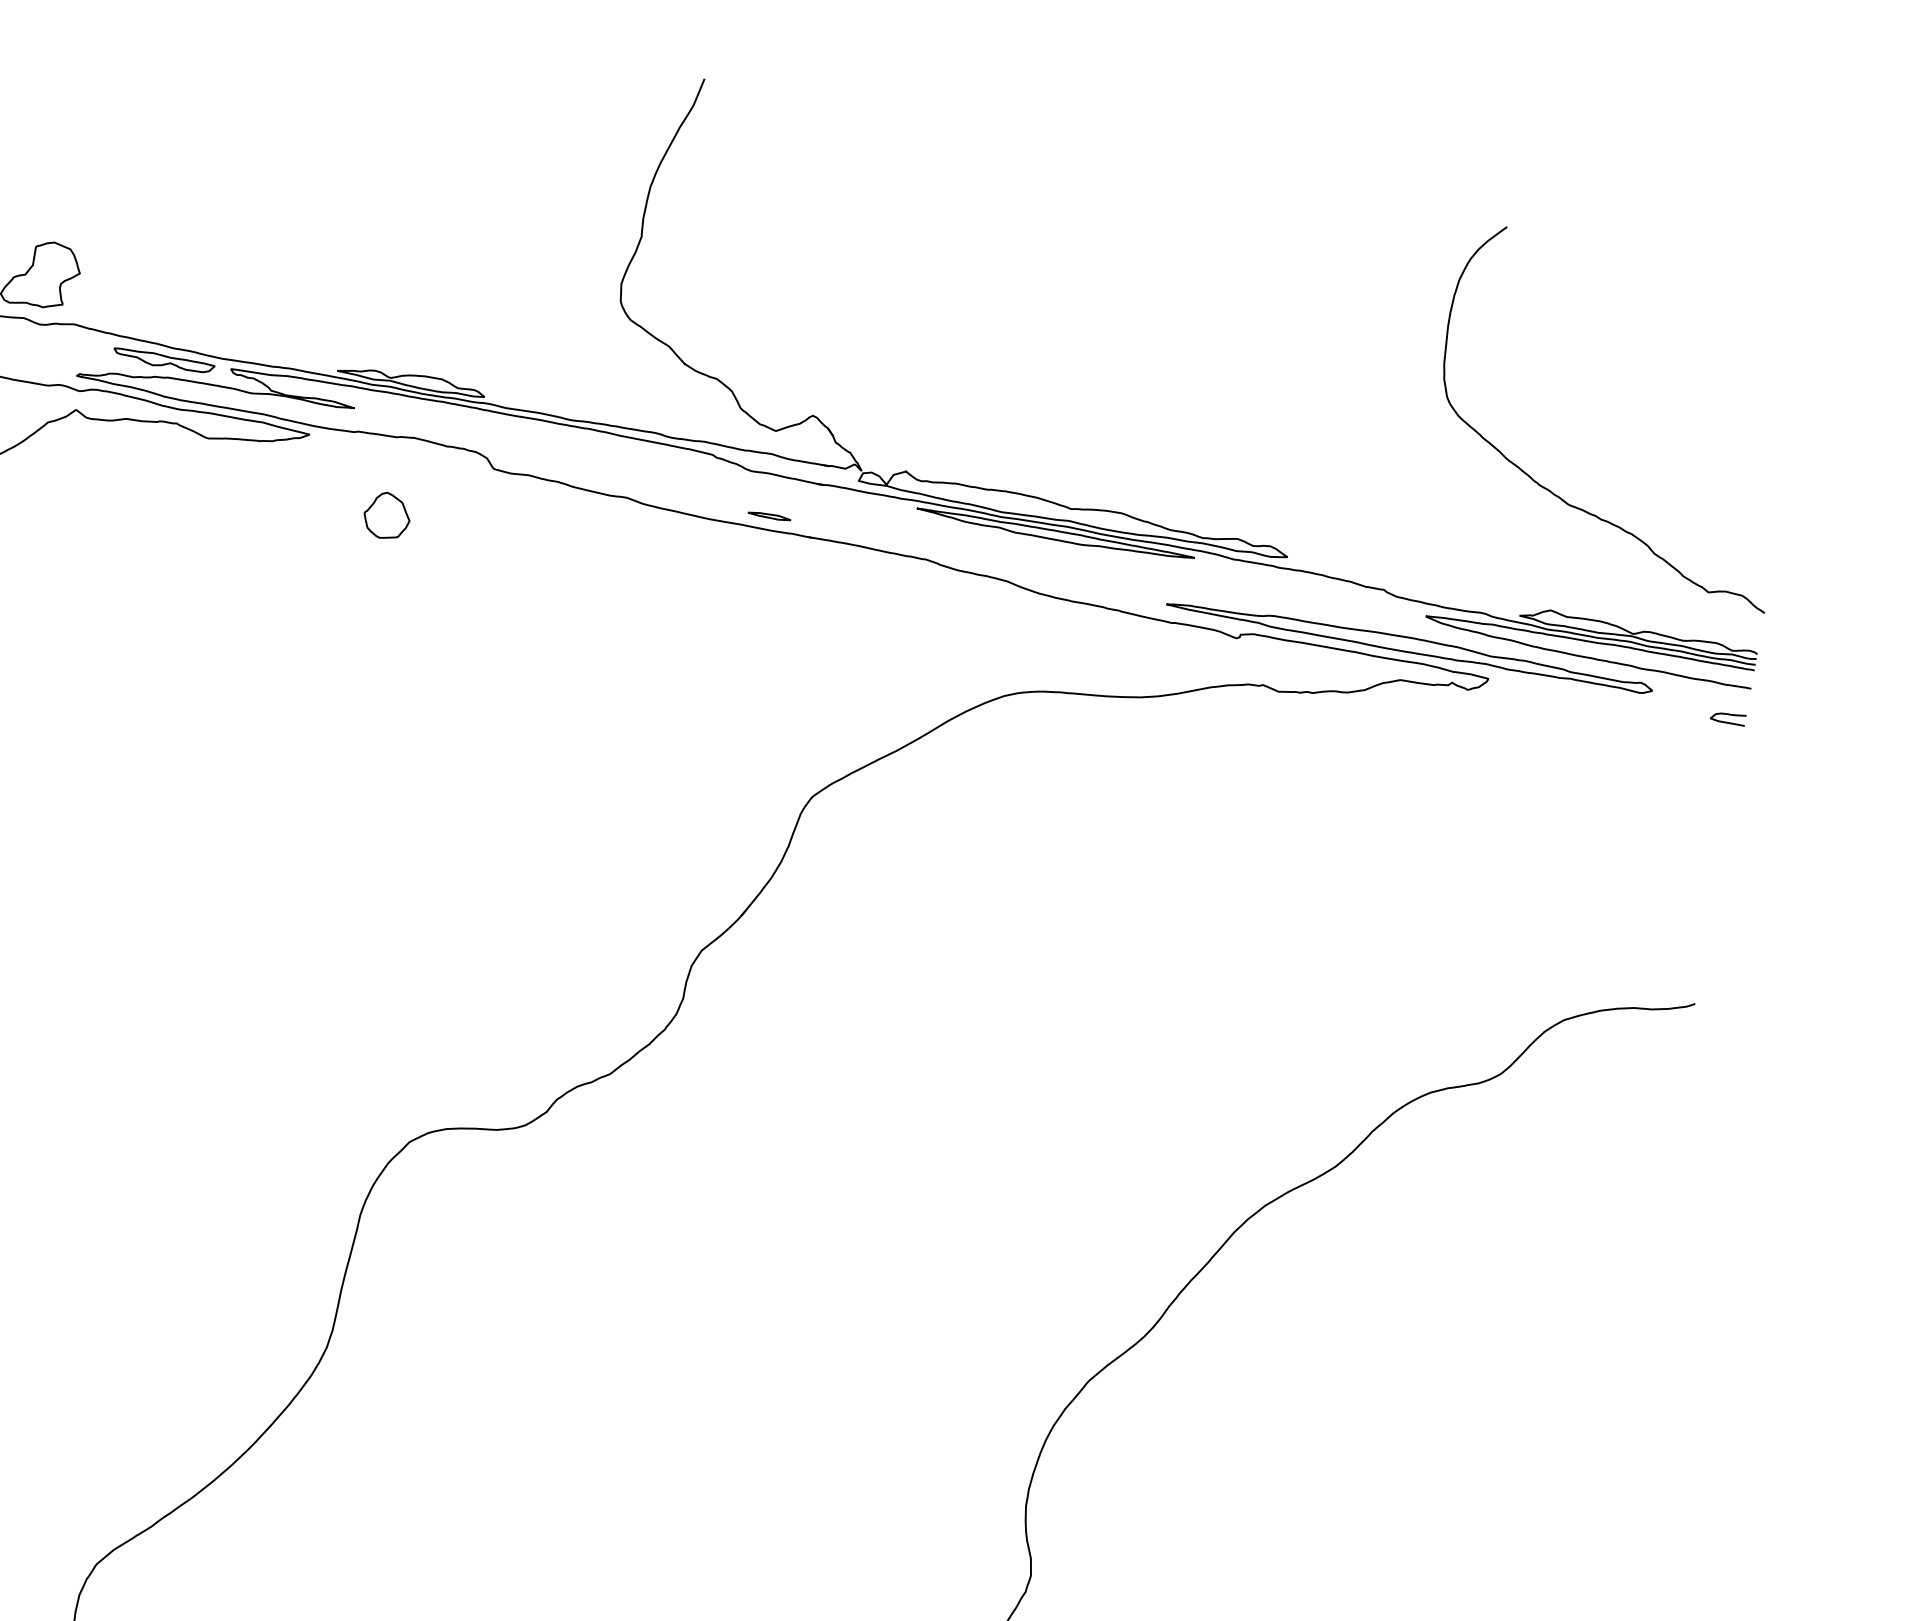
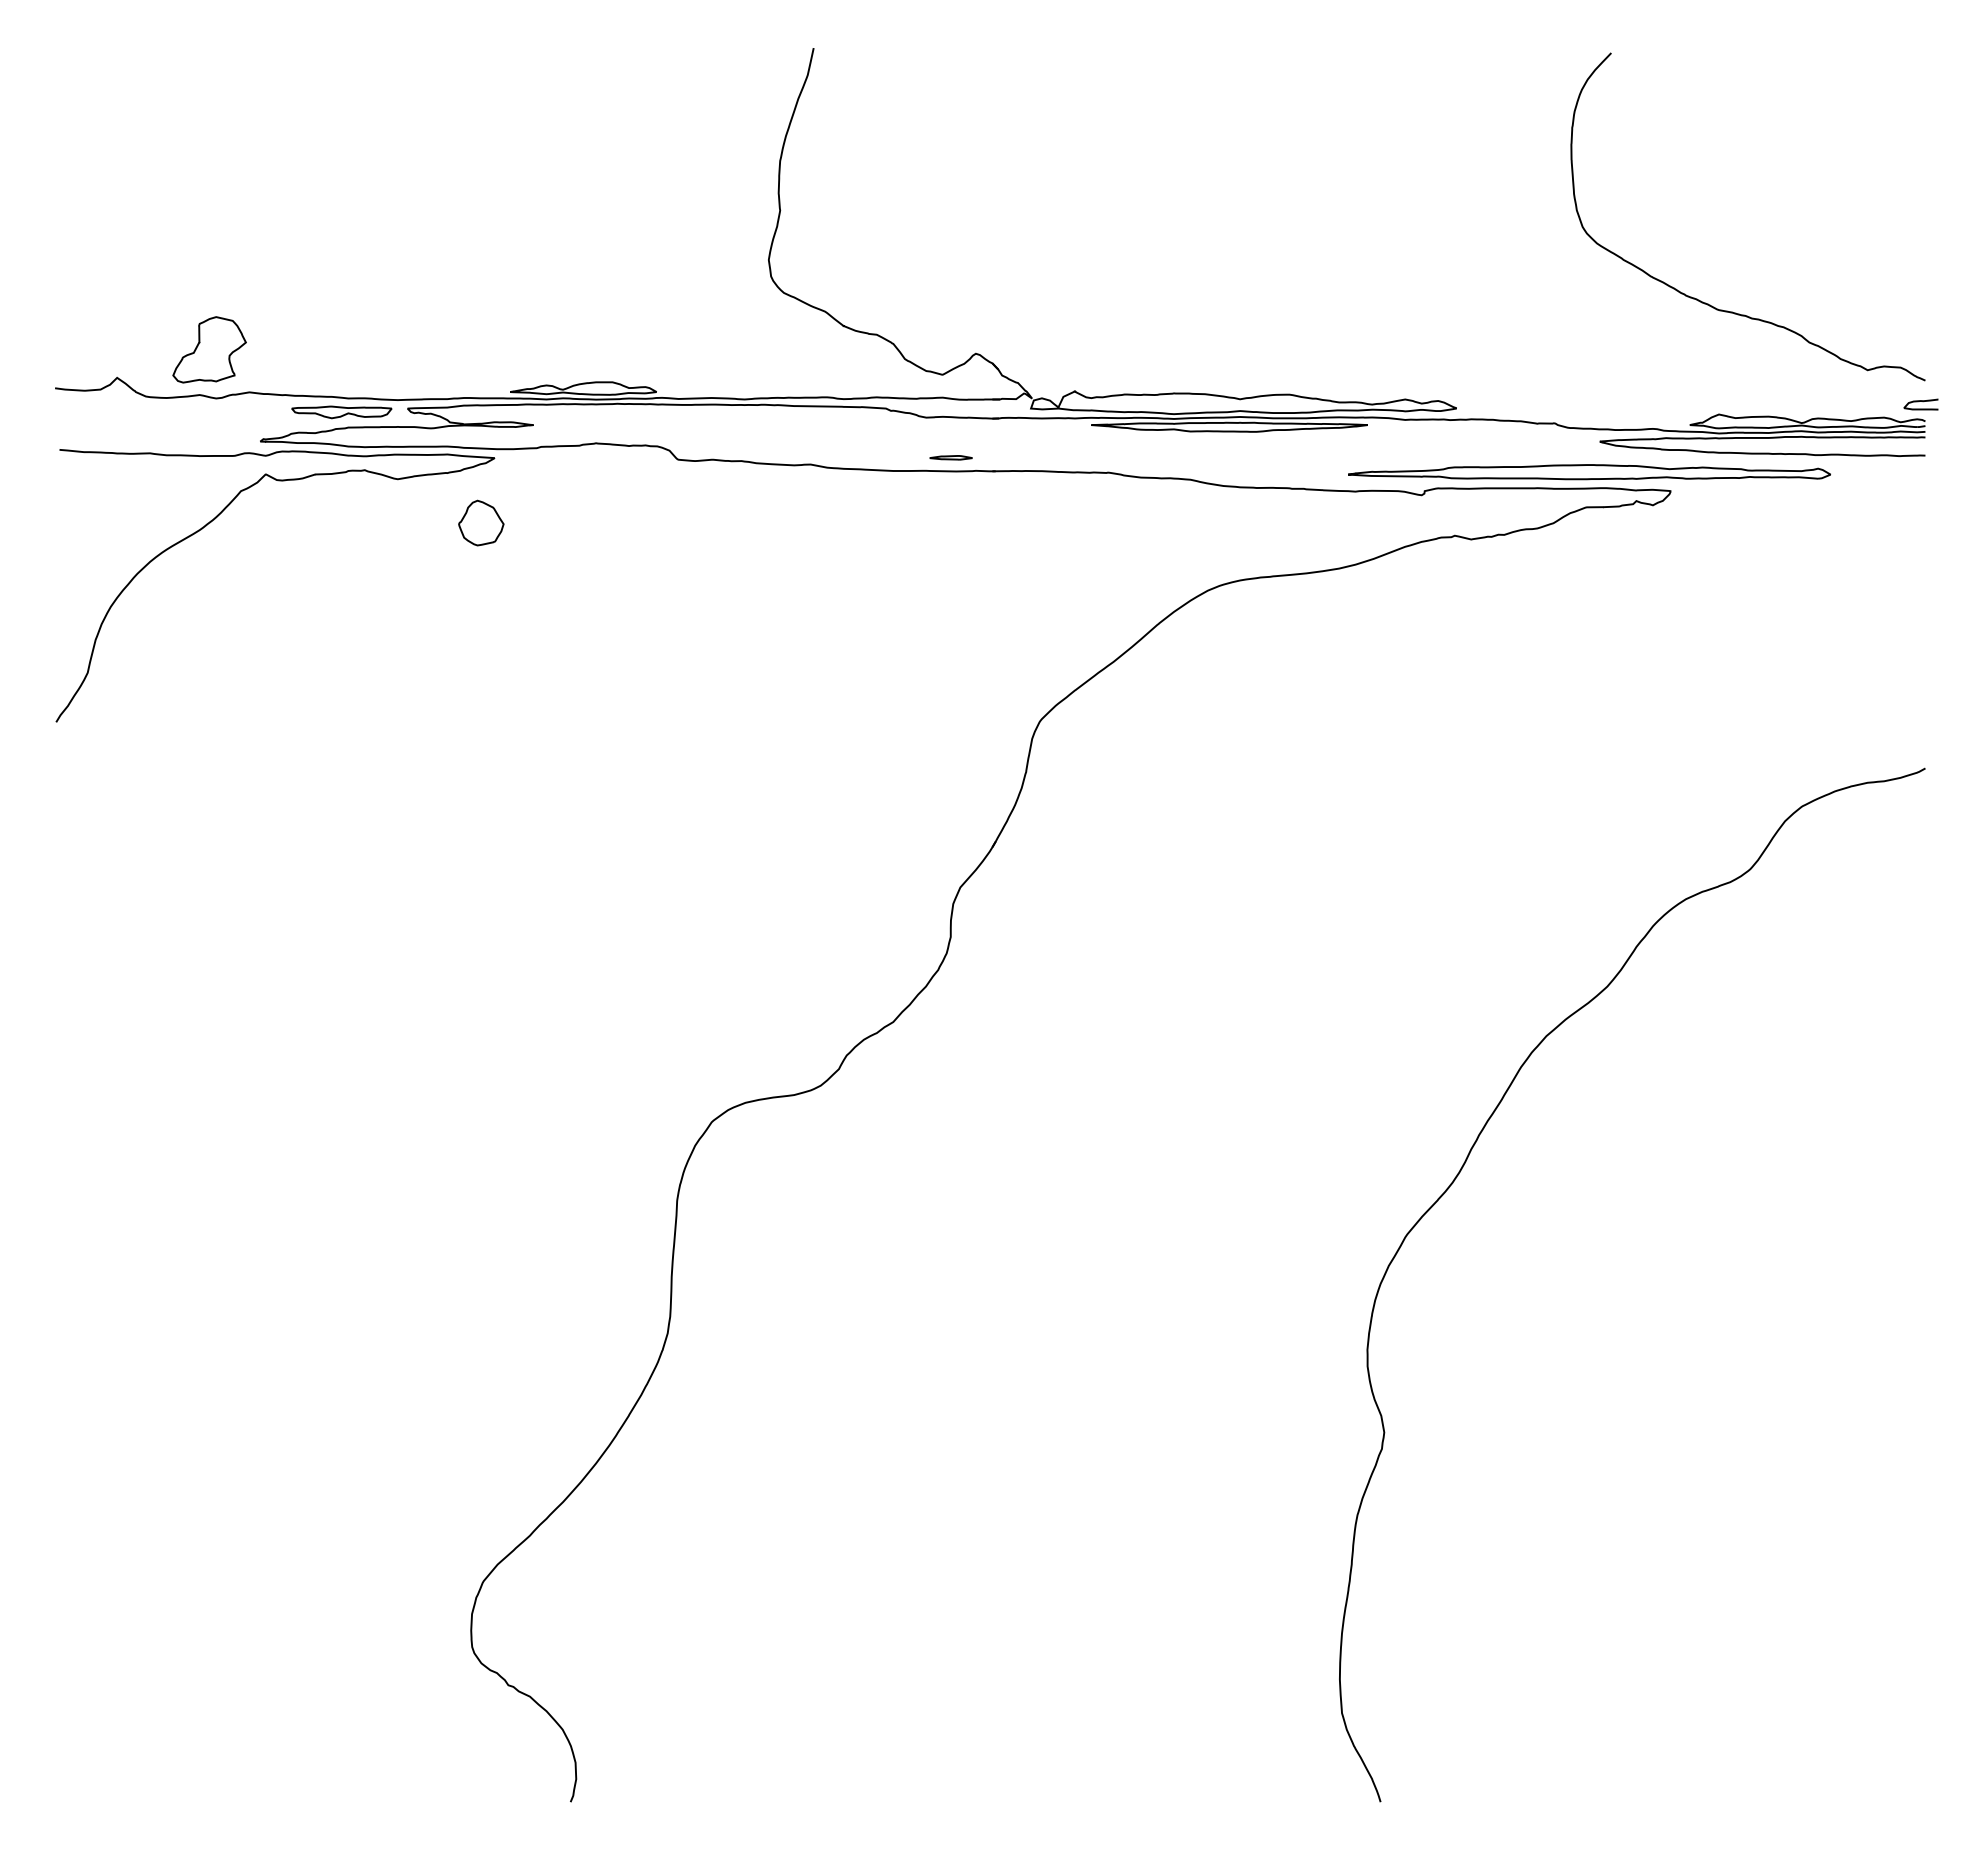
part: (387, 515) -> (481, 522), moved
curve: (1725, 715) -> (1918, 402), moved

